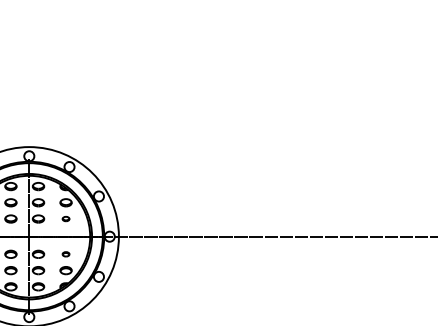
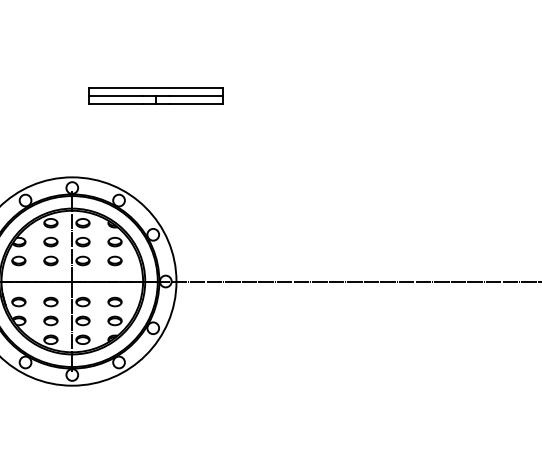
part: (100, 76) -> (155, 95), added
part: (65, 218) -> (114, 260), size x1.67
part: (65, 253) -> (114, 301), size x1.67

